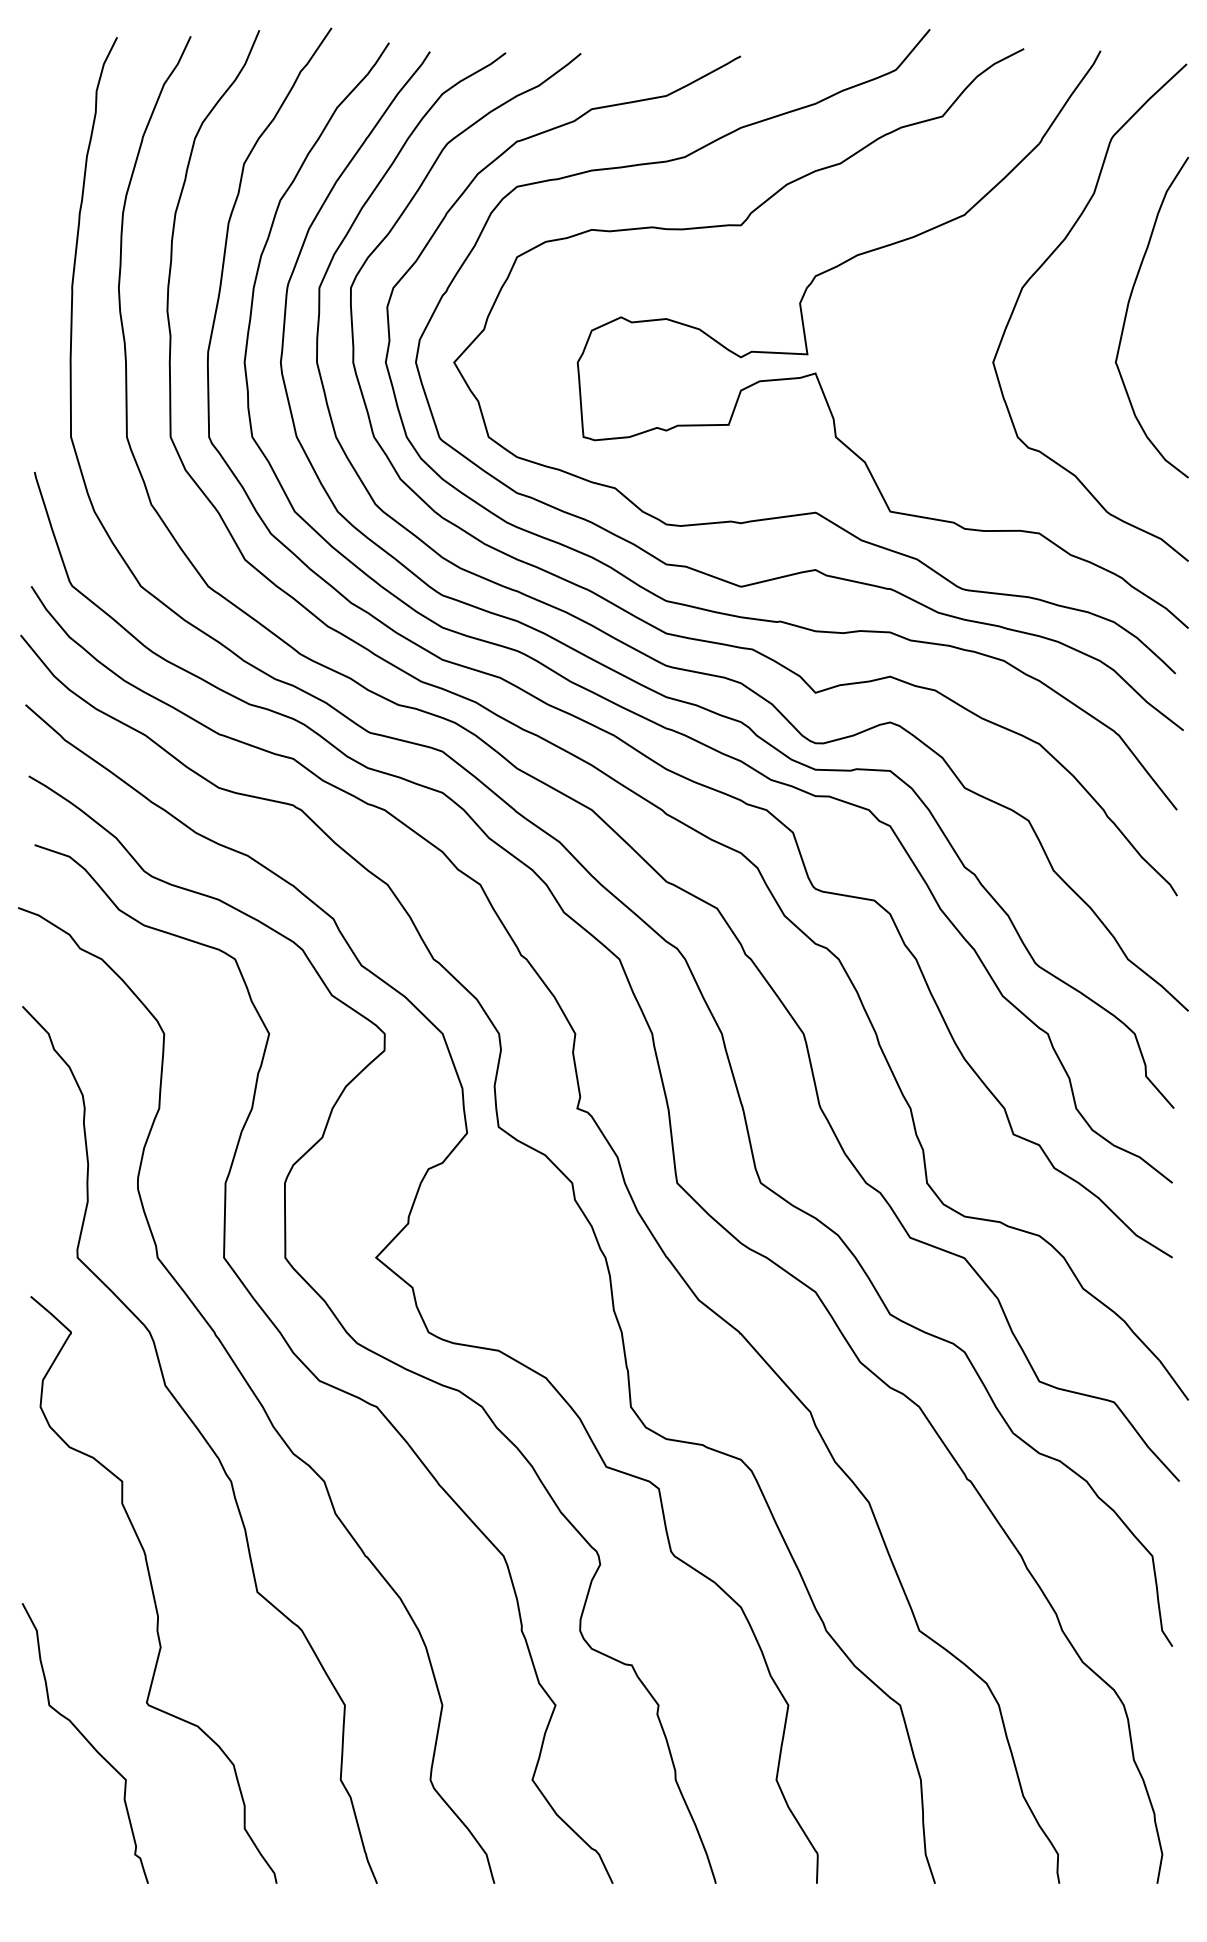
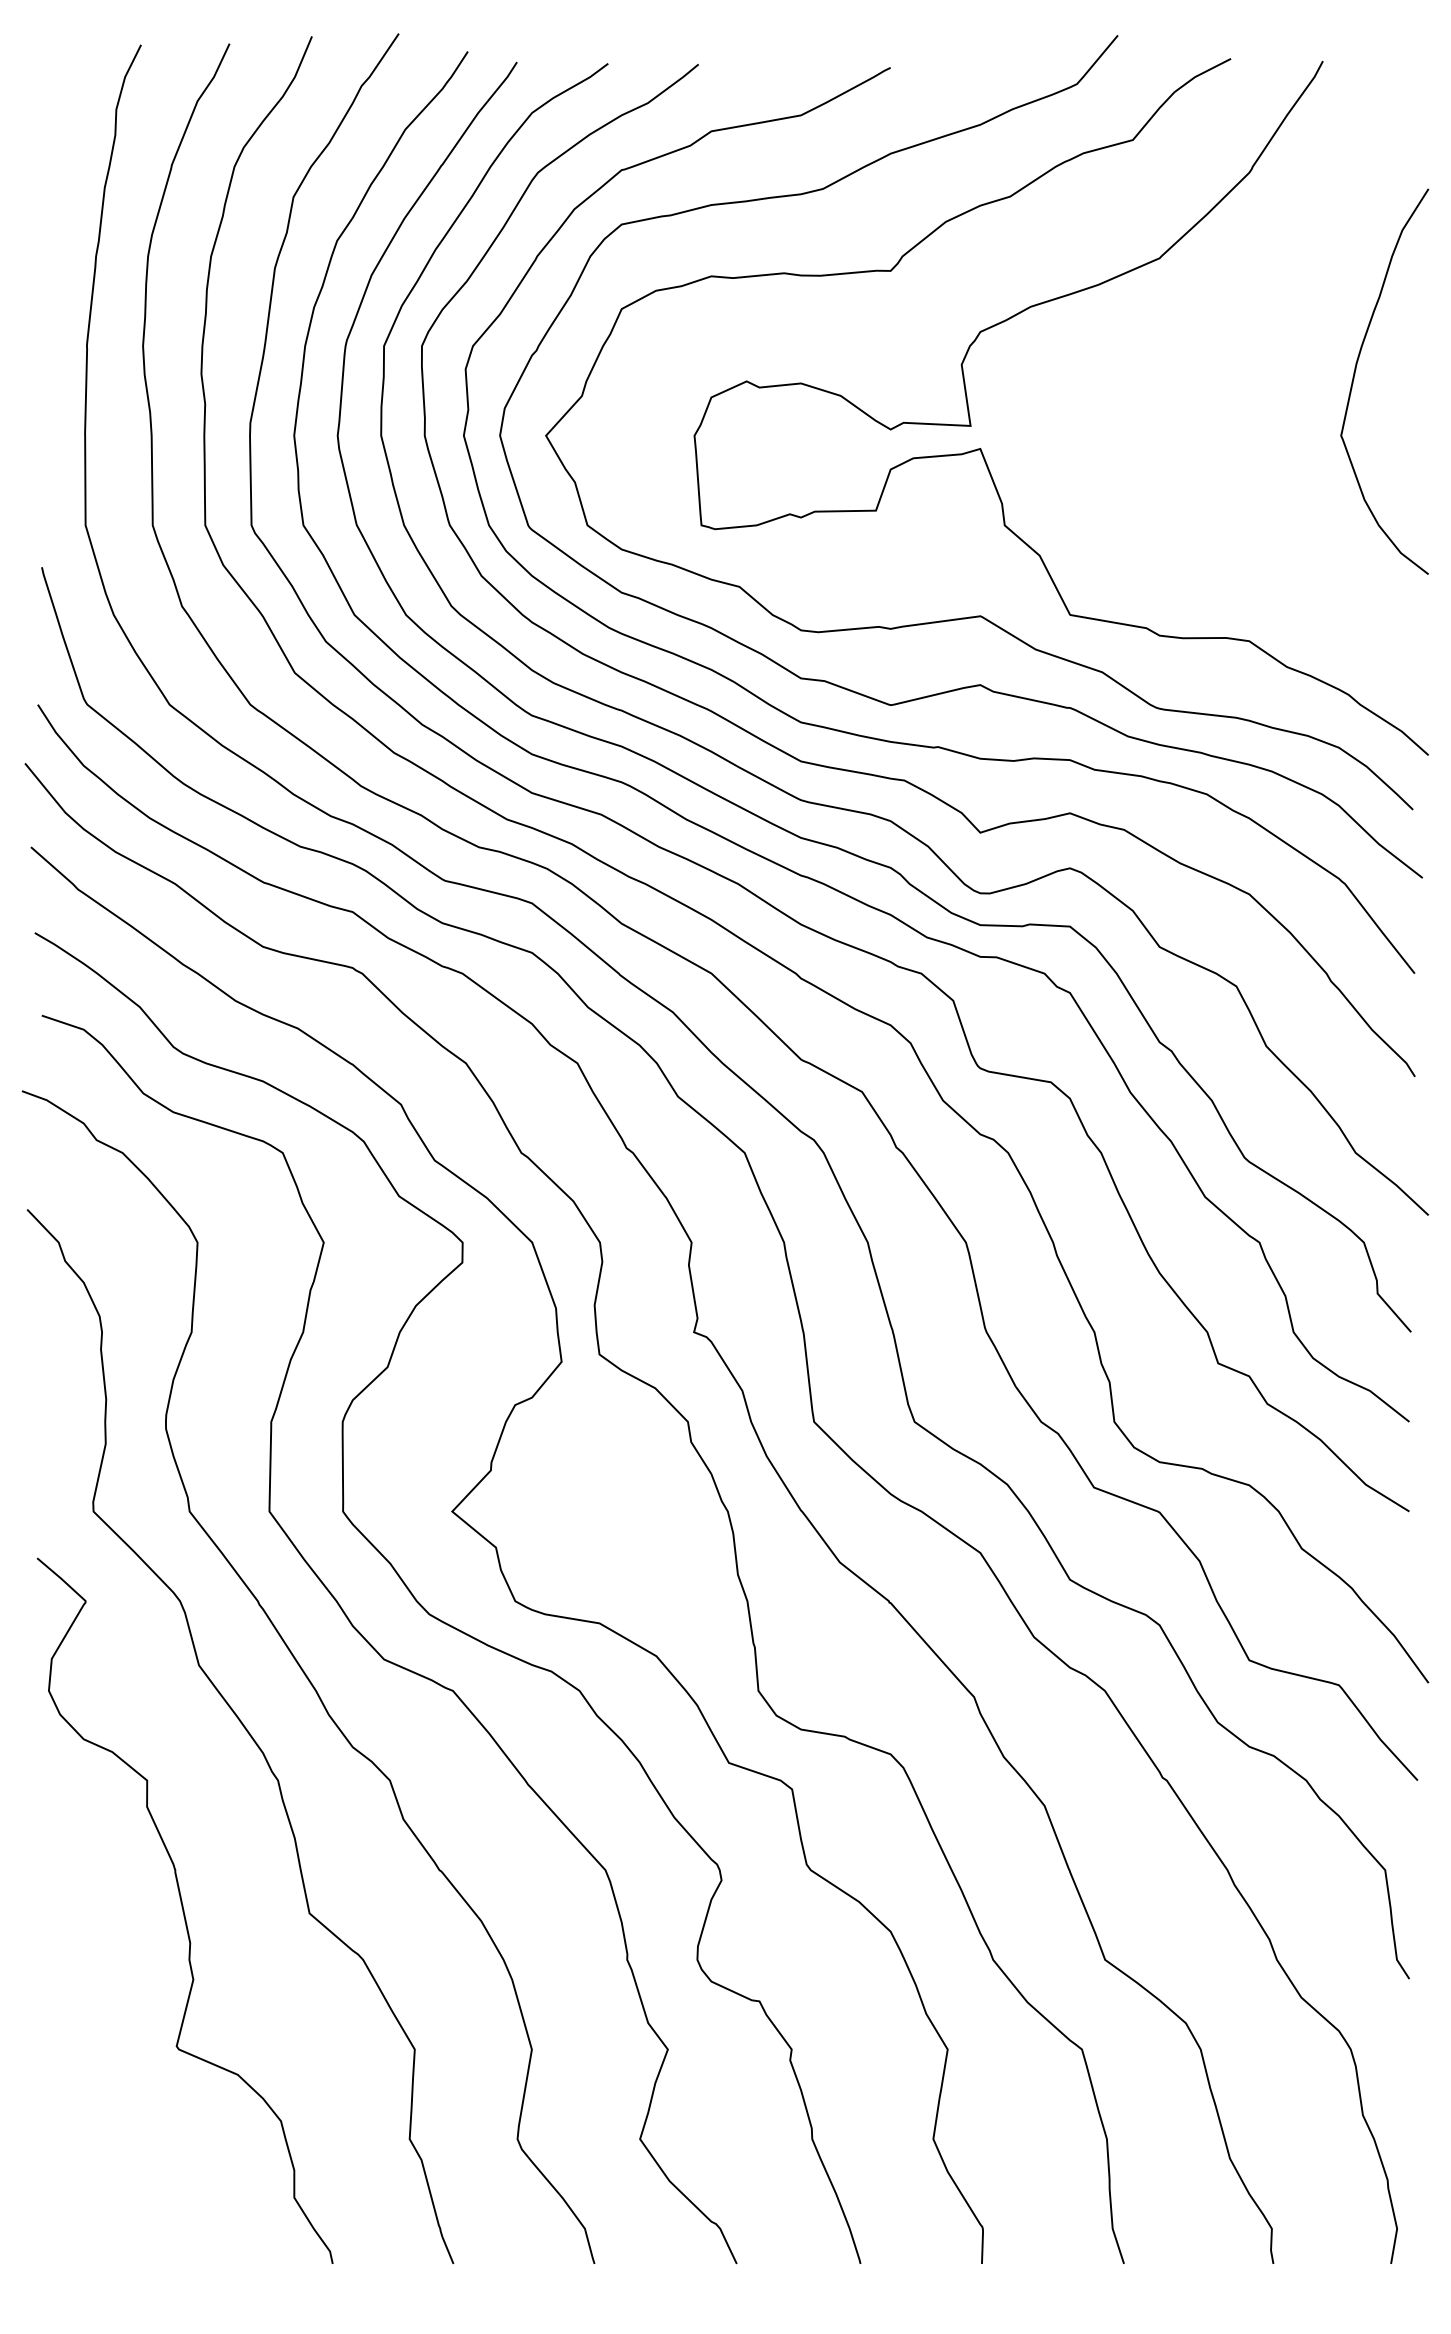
curve: (1042, 265) -> (1253, 319), removed
curve: (86, 1741) -> (104, 2092), removed

